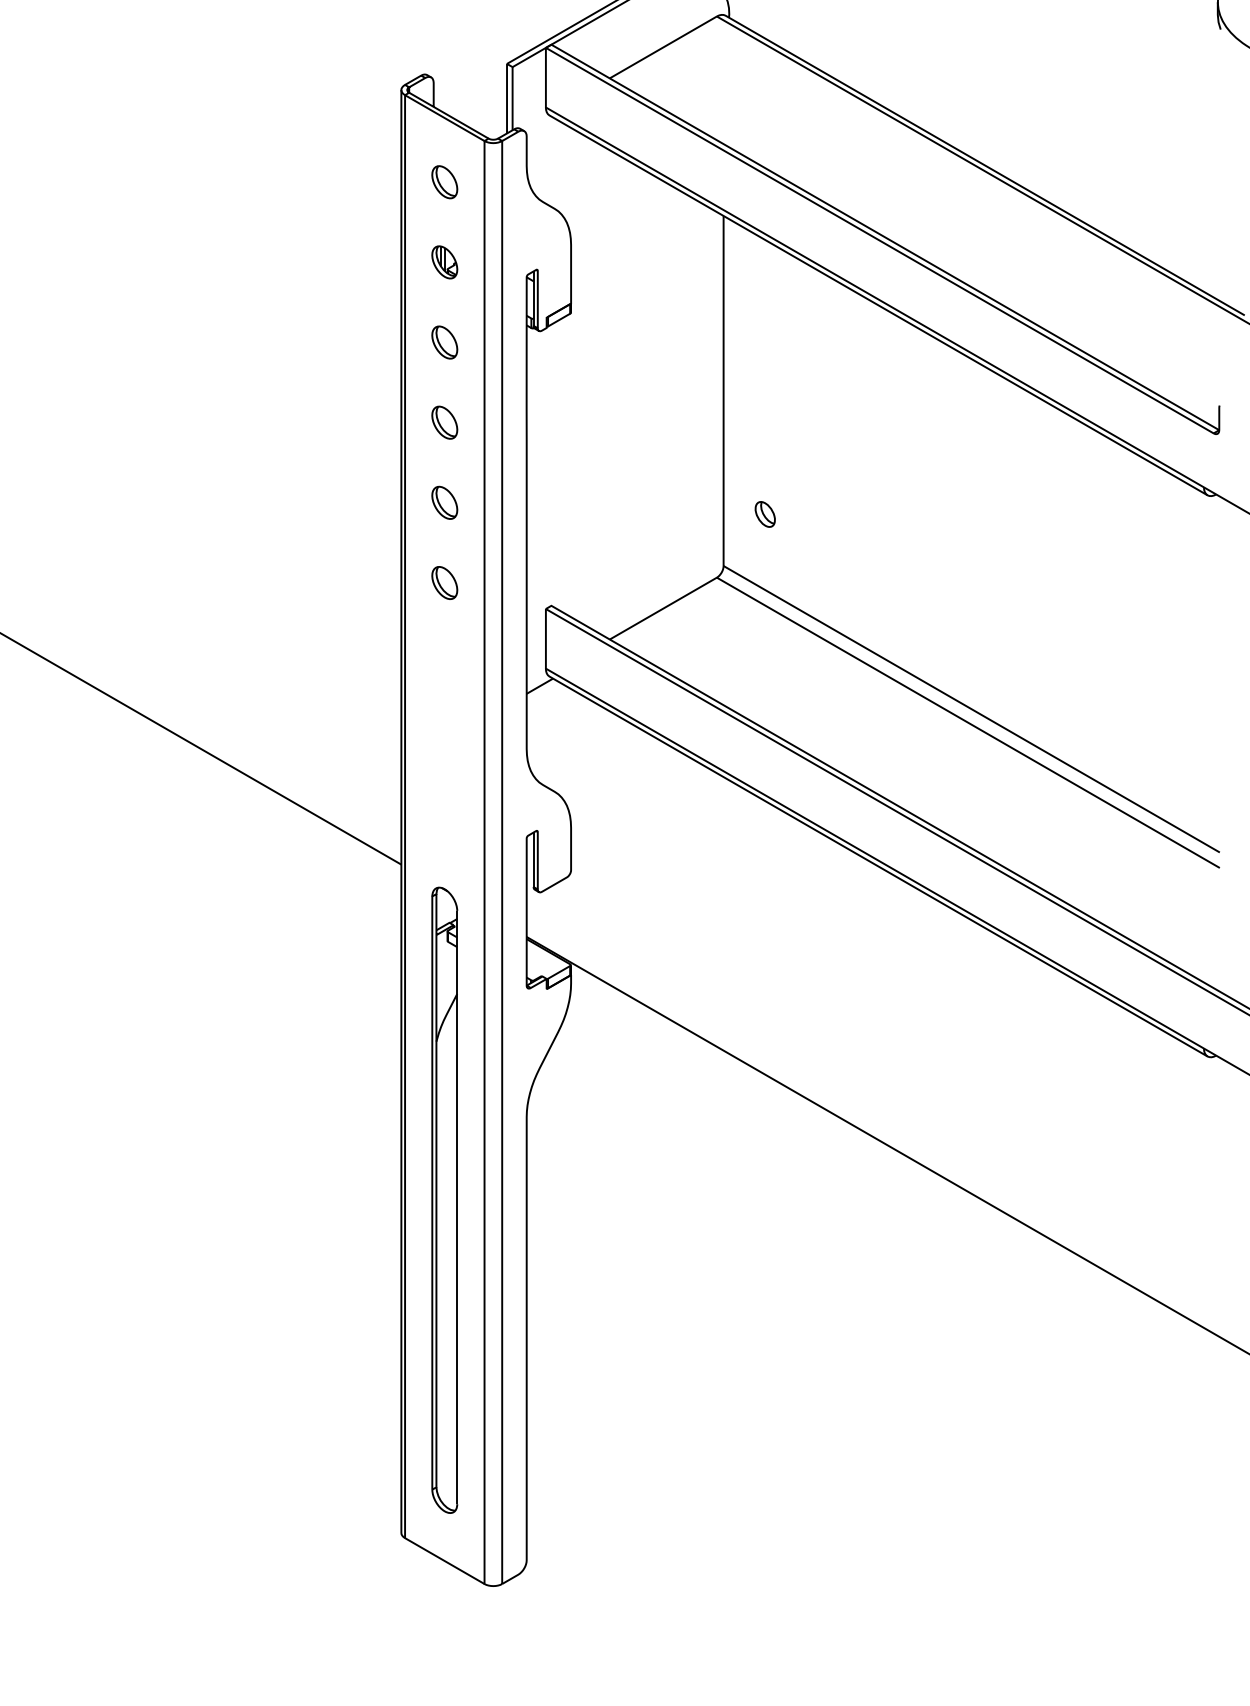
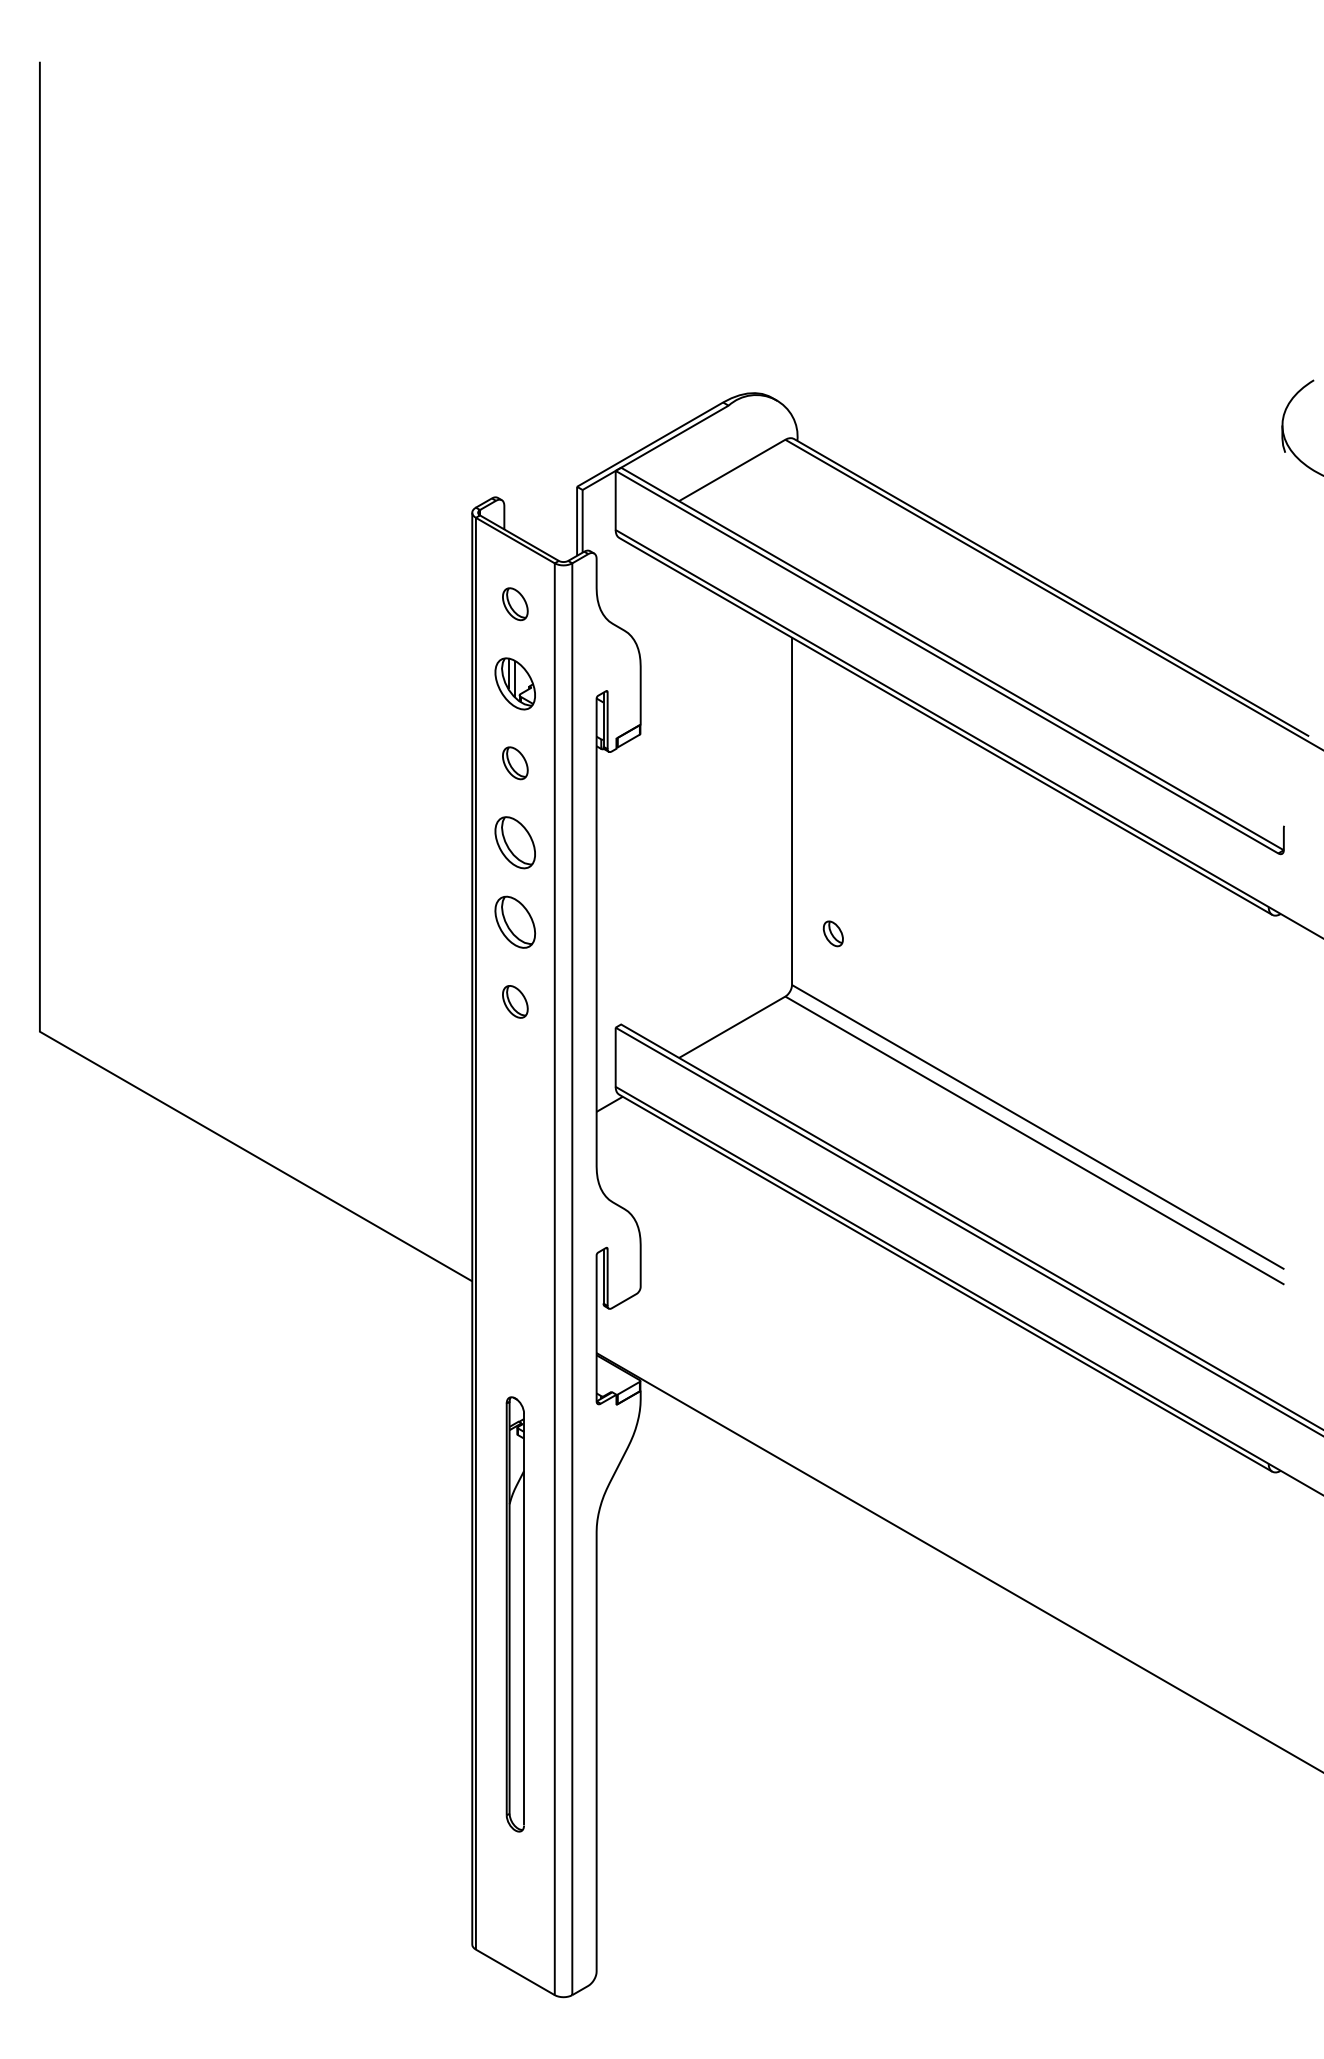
part: (444, 262) -> (515, 683), size x1.6
part: (444, 422) -> (515, 842), size x1.6
part: (444, 503) -> (515, 922), size x1.6
part: (444, 1200) -> (515, 1614), size x0.7

